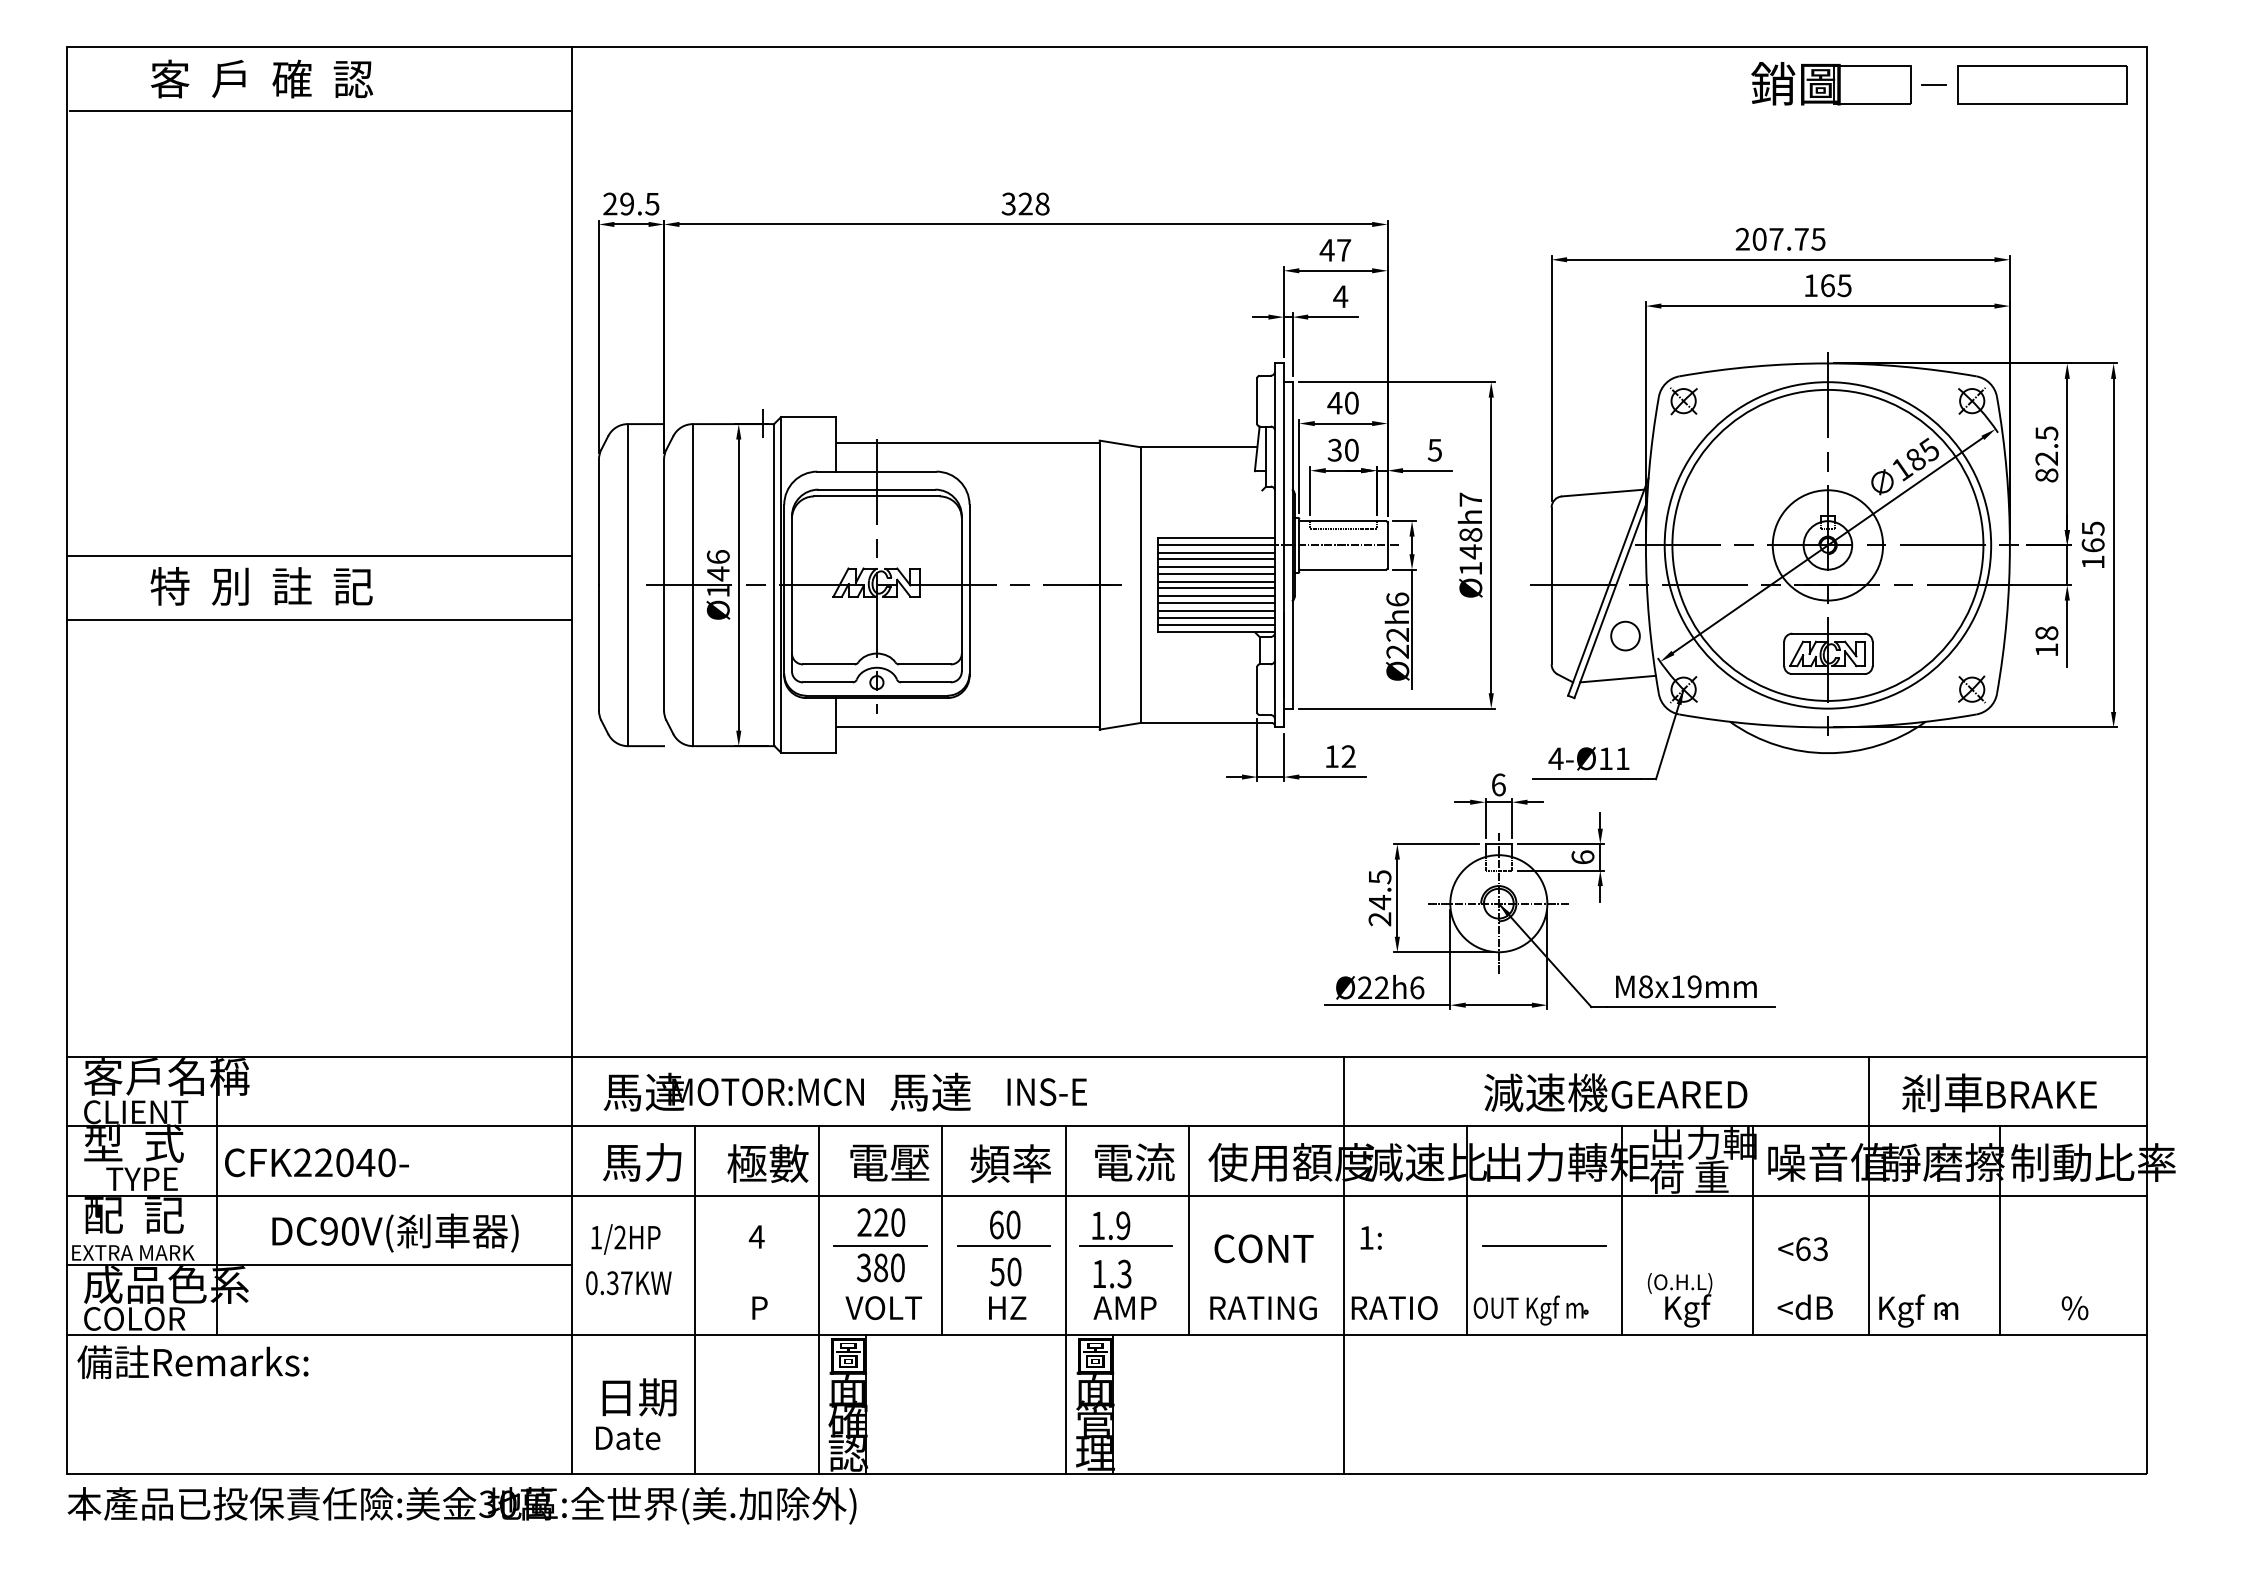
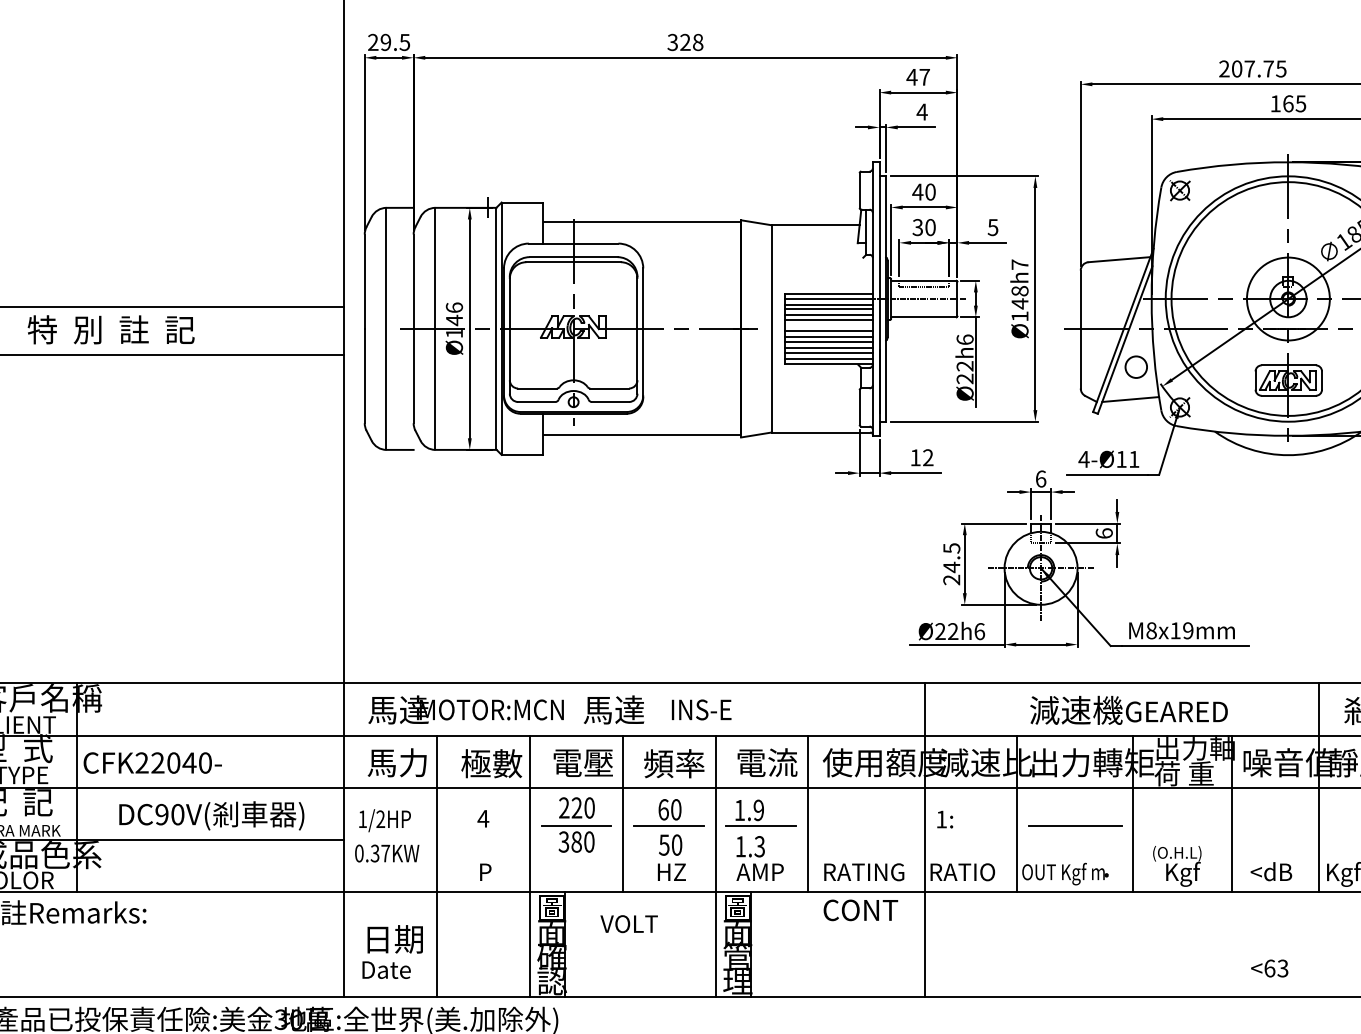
line: (1216, 581) -> (828, 326), removed
text: (1263, 1248) -> (860, 910), moved
text: (1802, 1249) -> (1269, 968), moved
text: (883, 1307) -> (628, 923), moved

